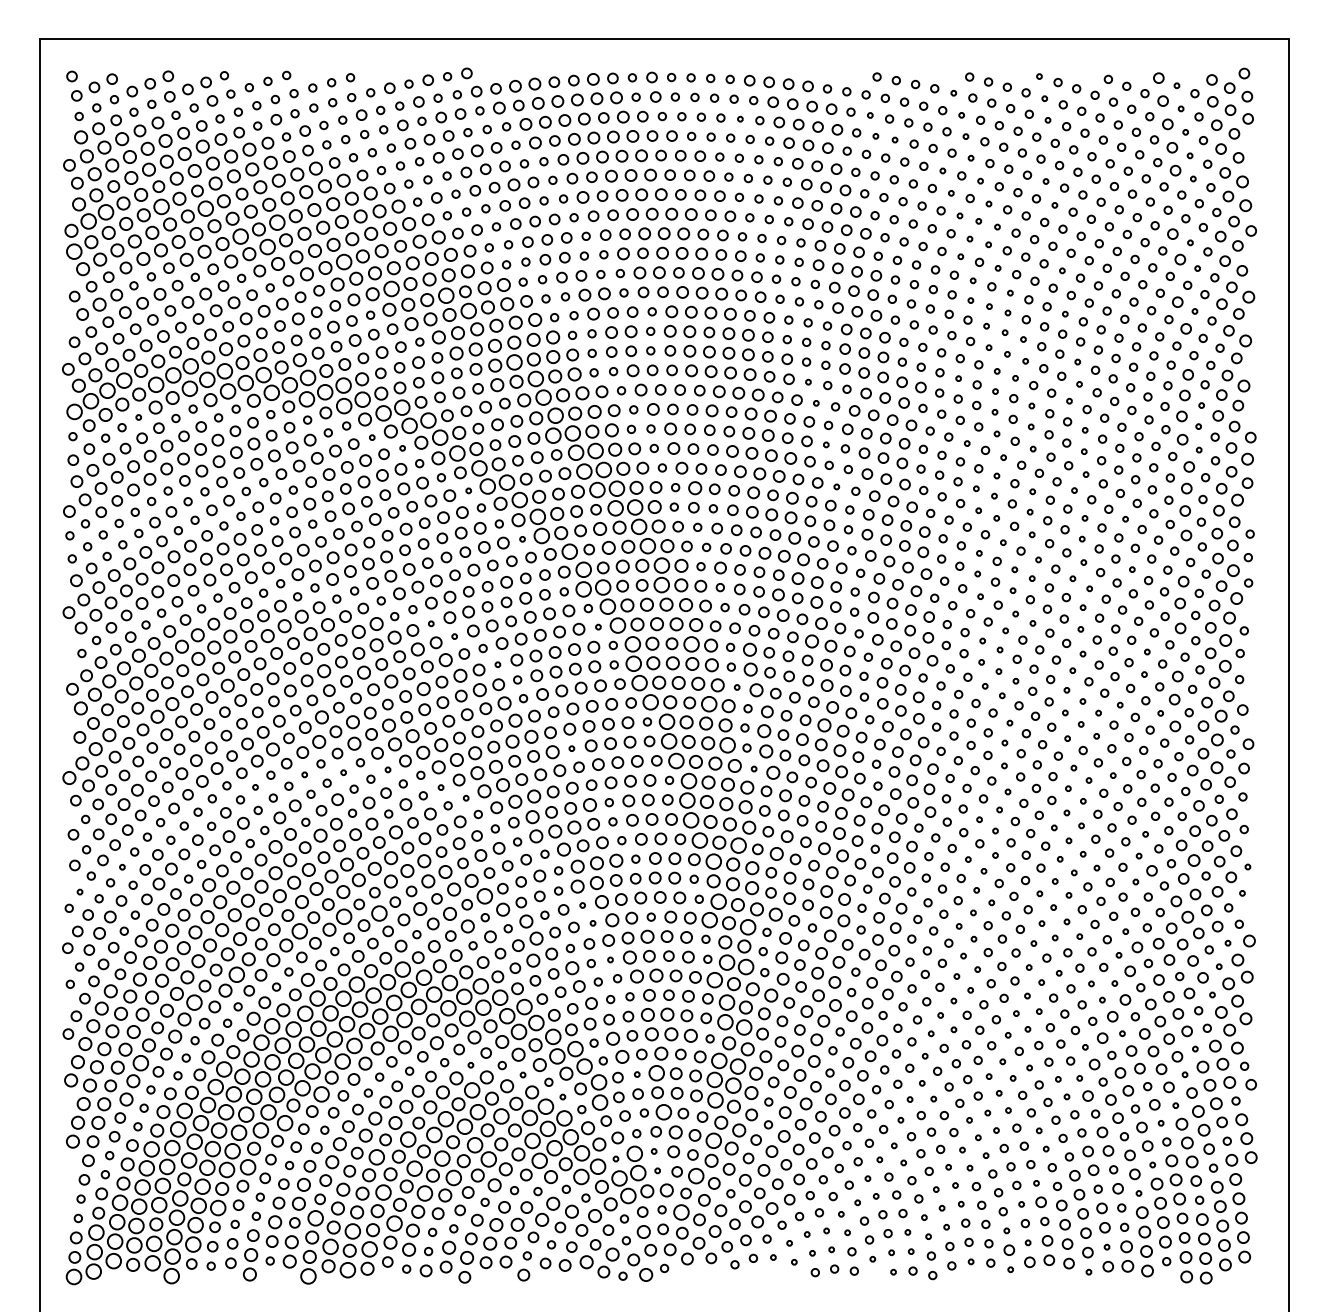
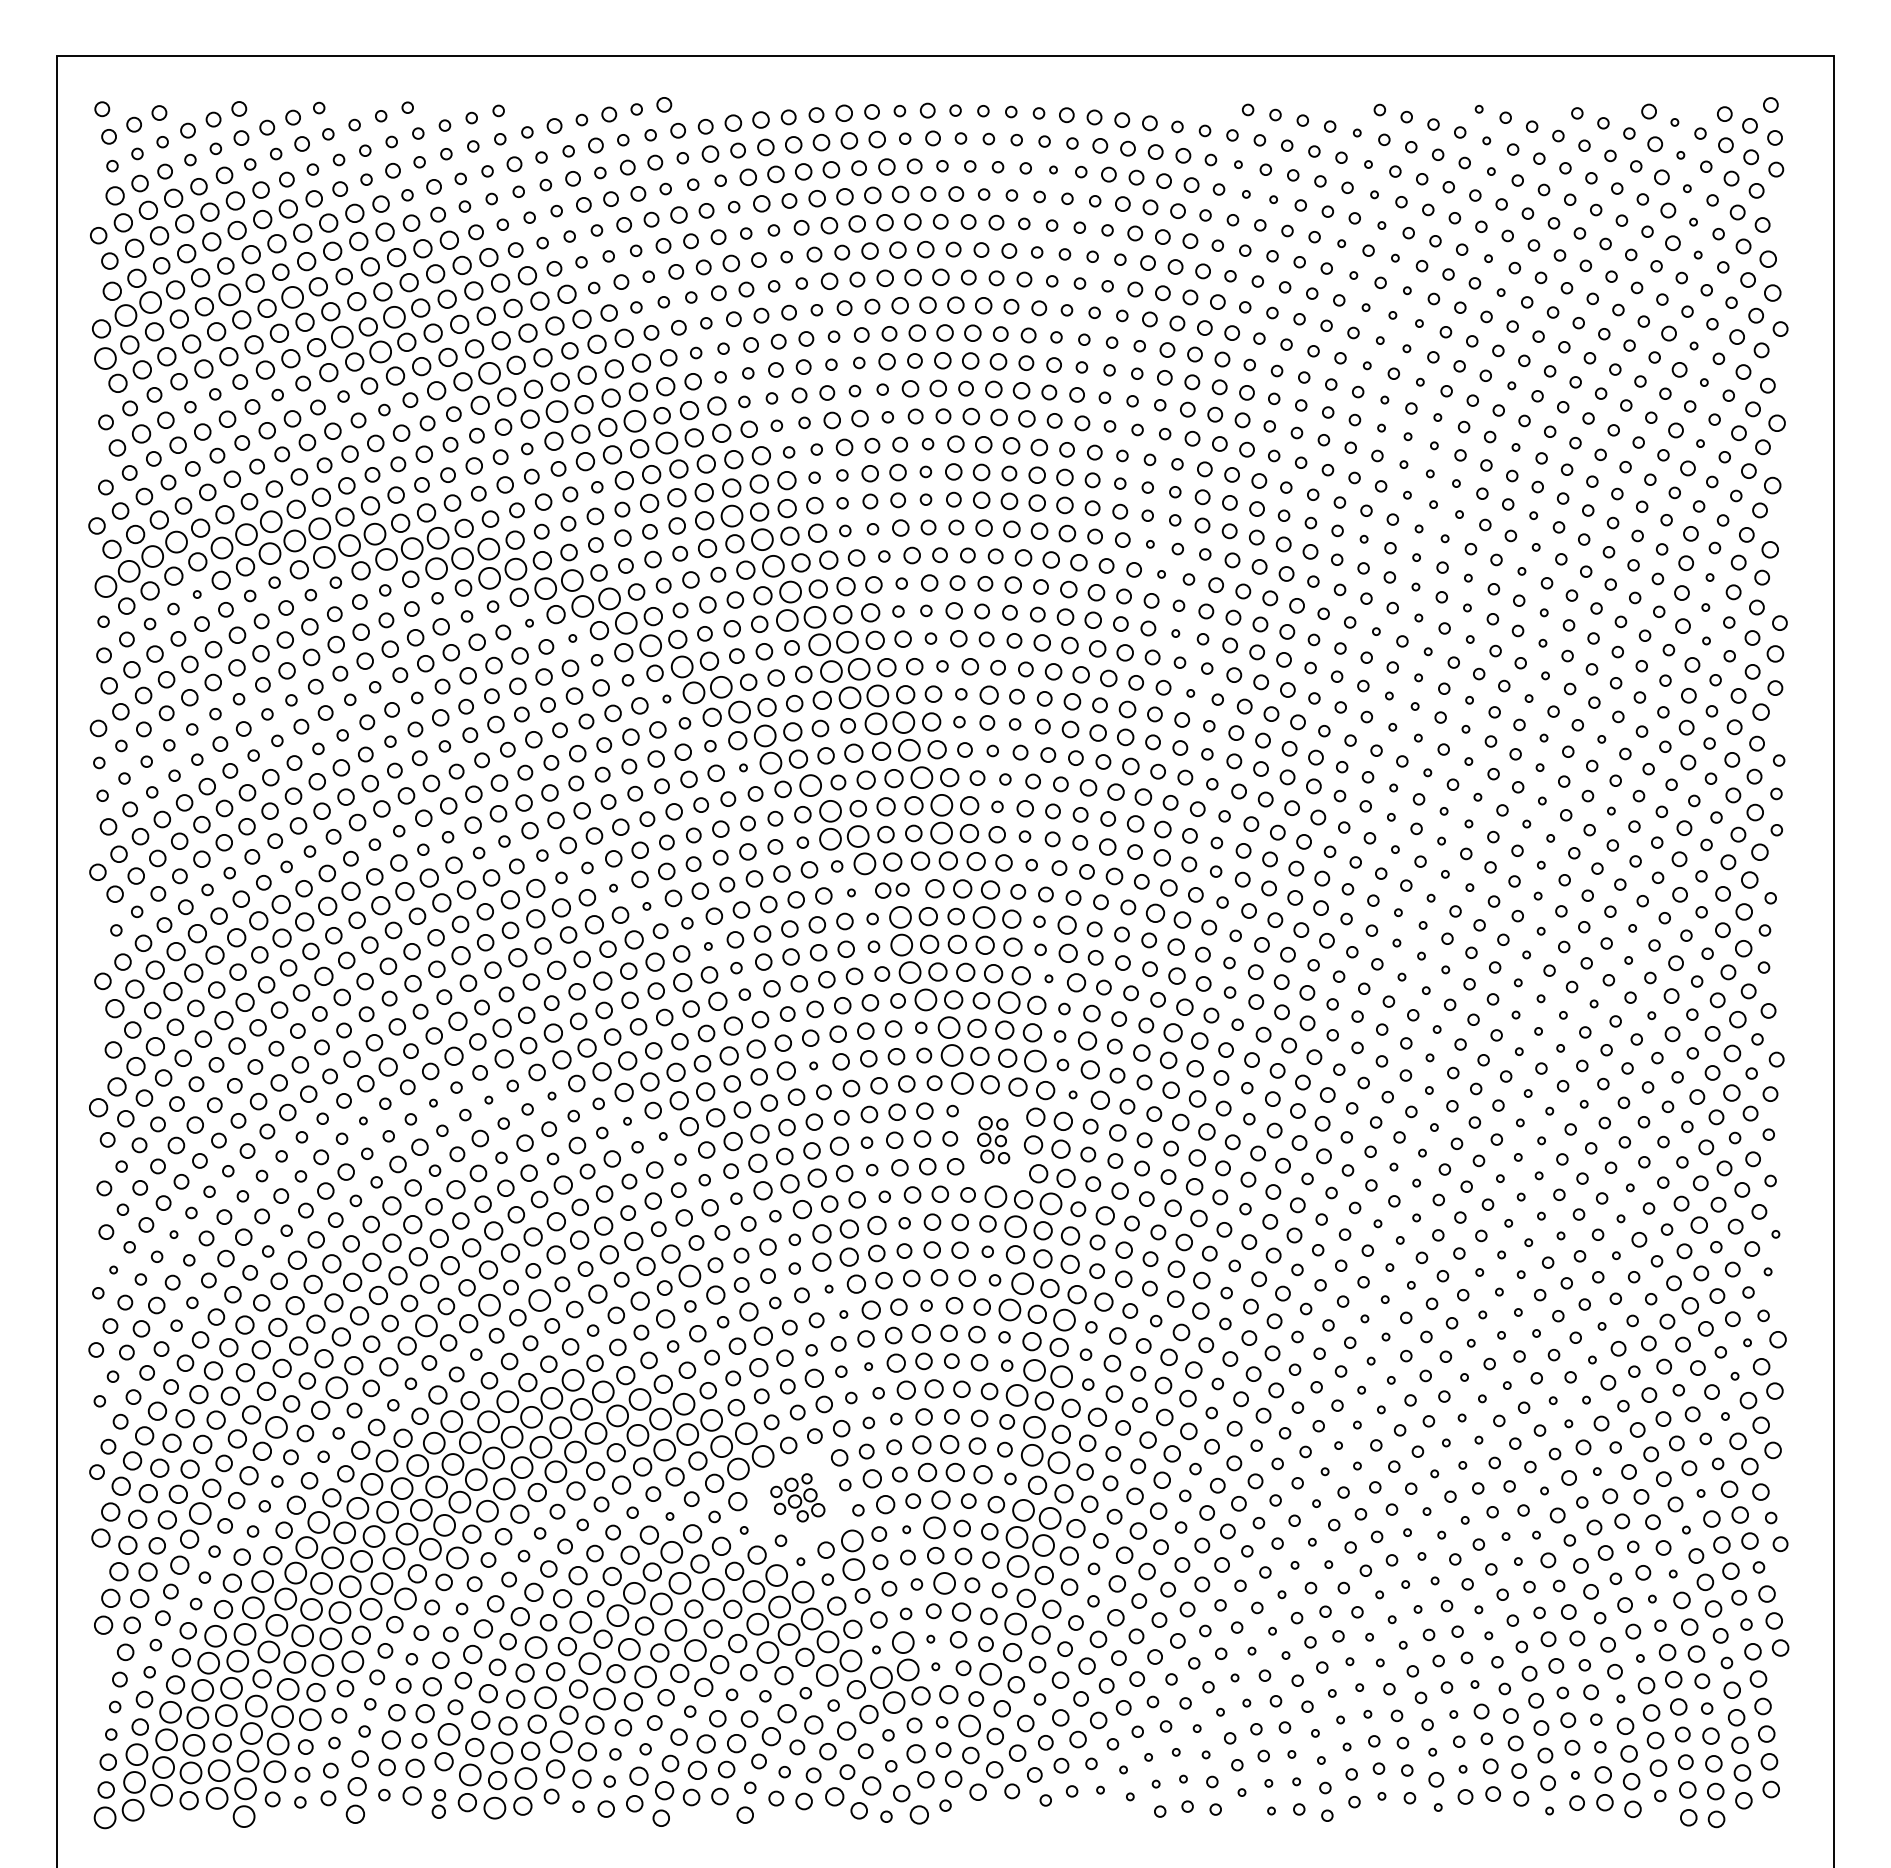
part: (627, 625) -> (892, 890), size x0.7
part: (698, 800) -> (993, 1139), size x0.6
part: (560, 1051) -> (797, 1497), size x0.6
part: (308, 1266) -> (438, 1803), size x0.6

